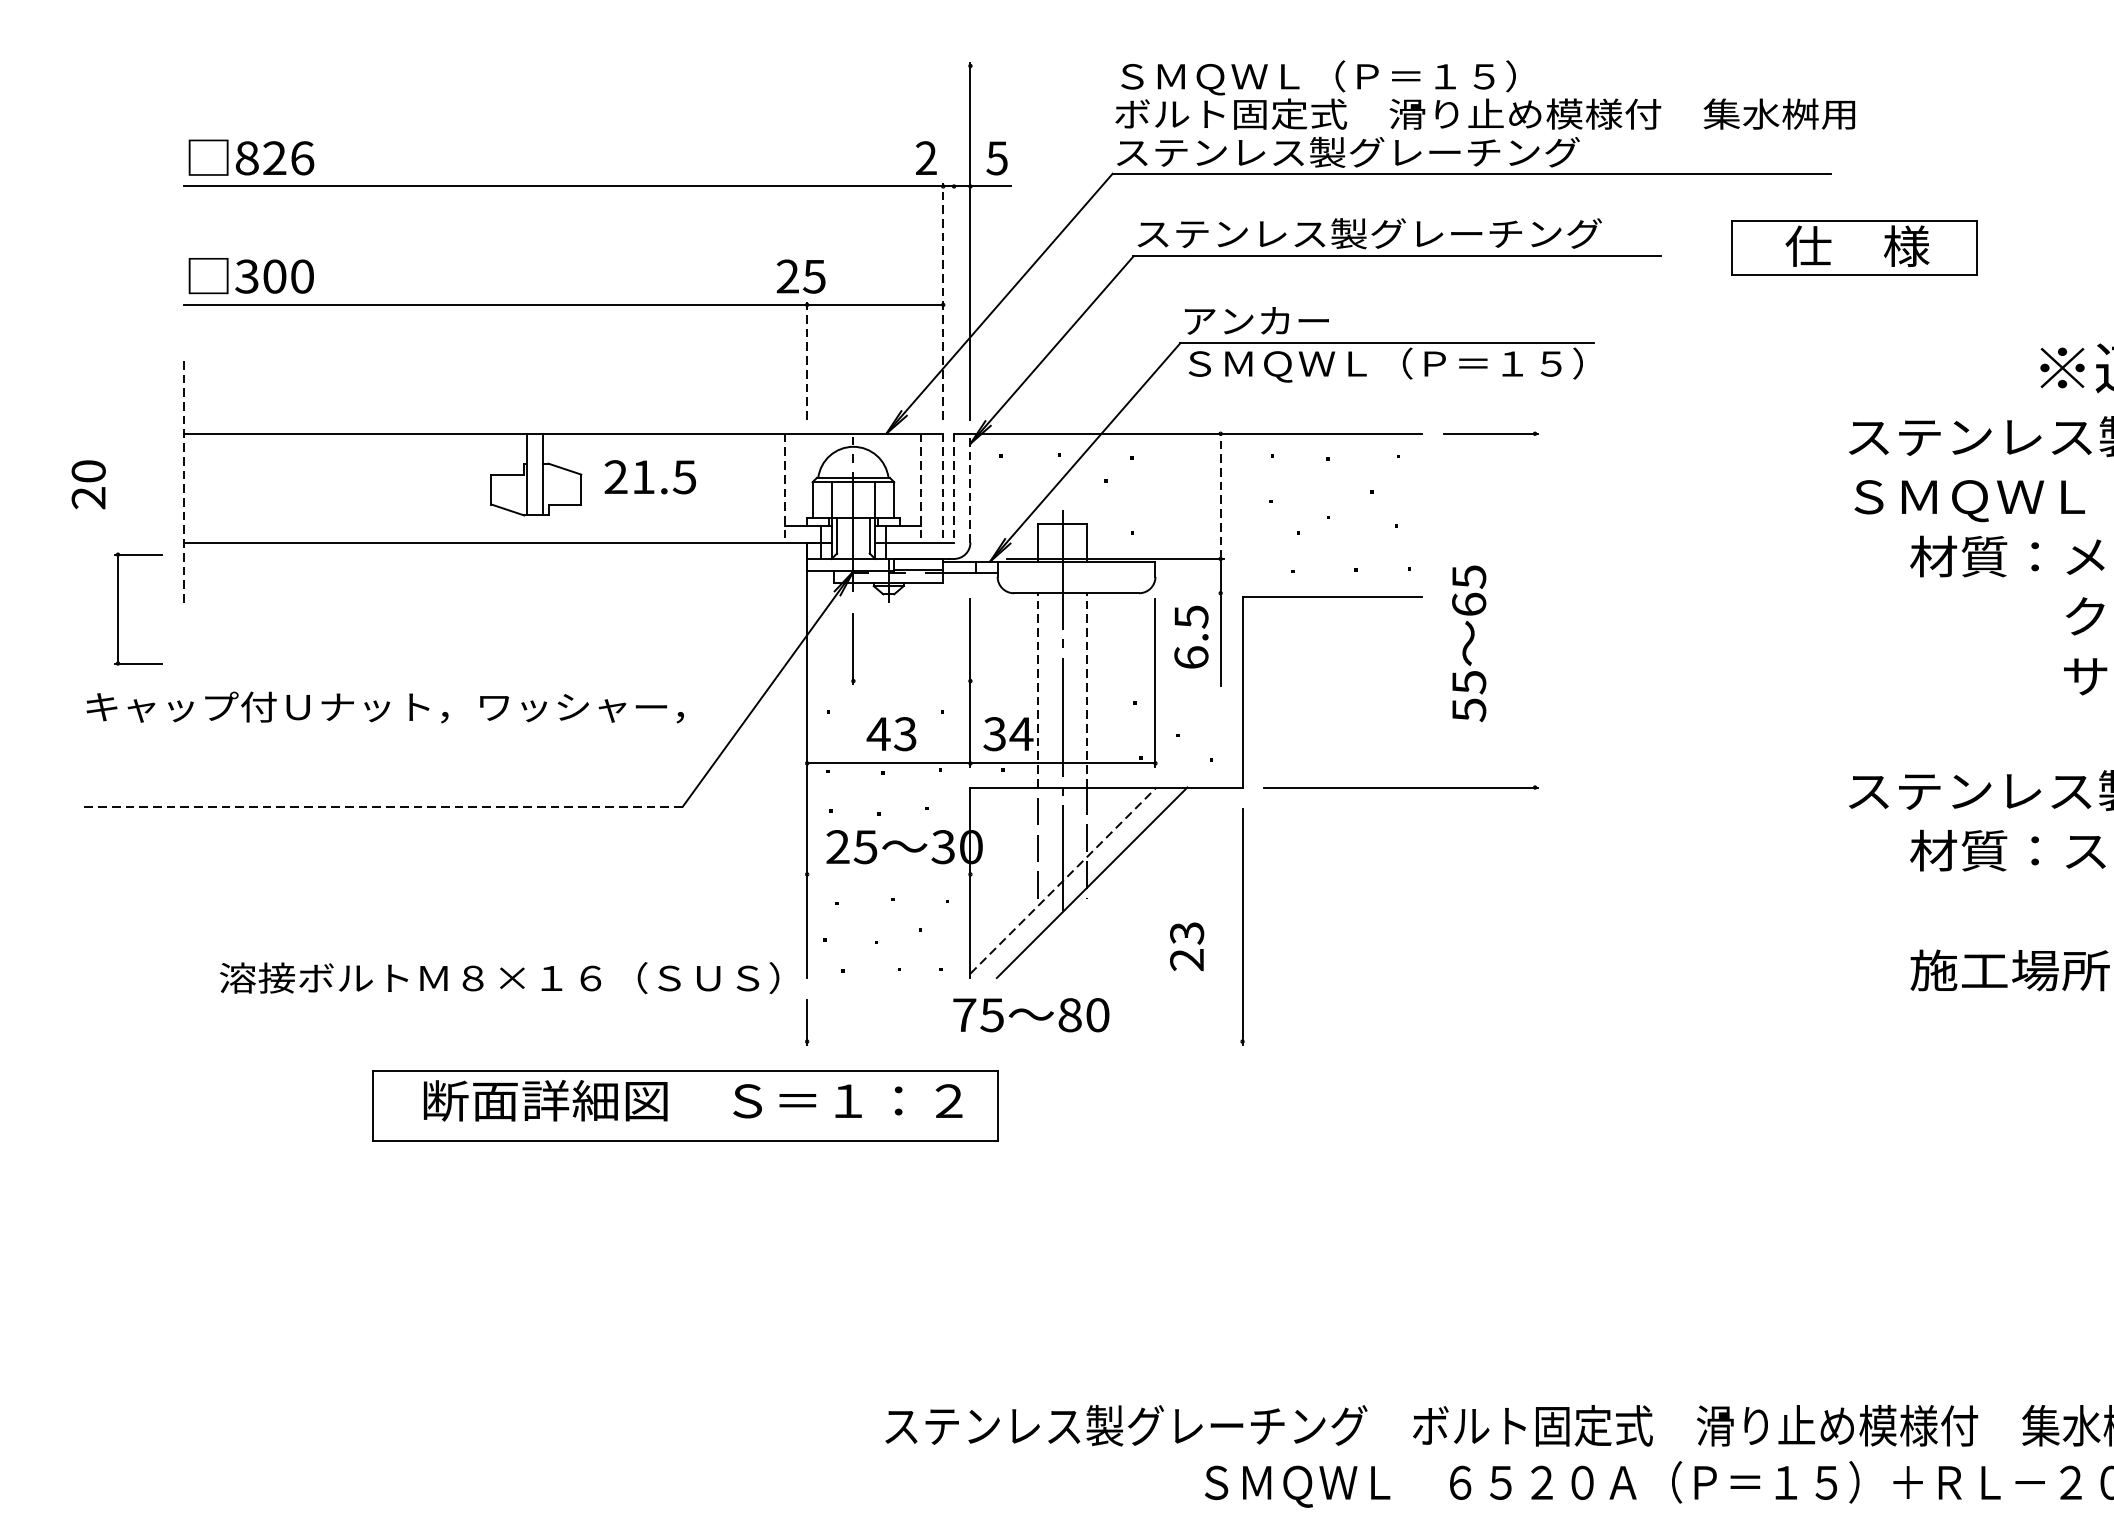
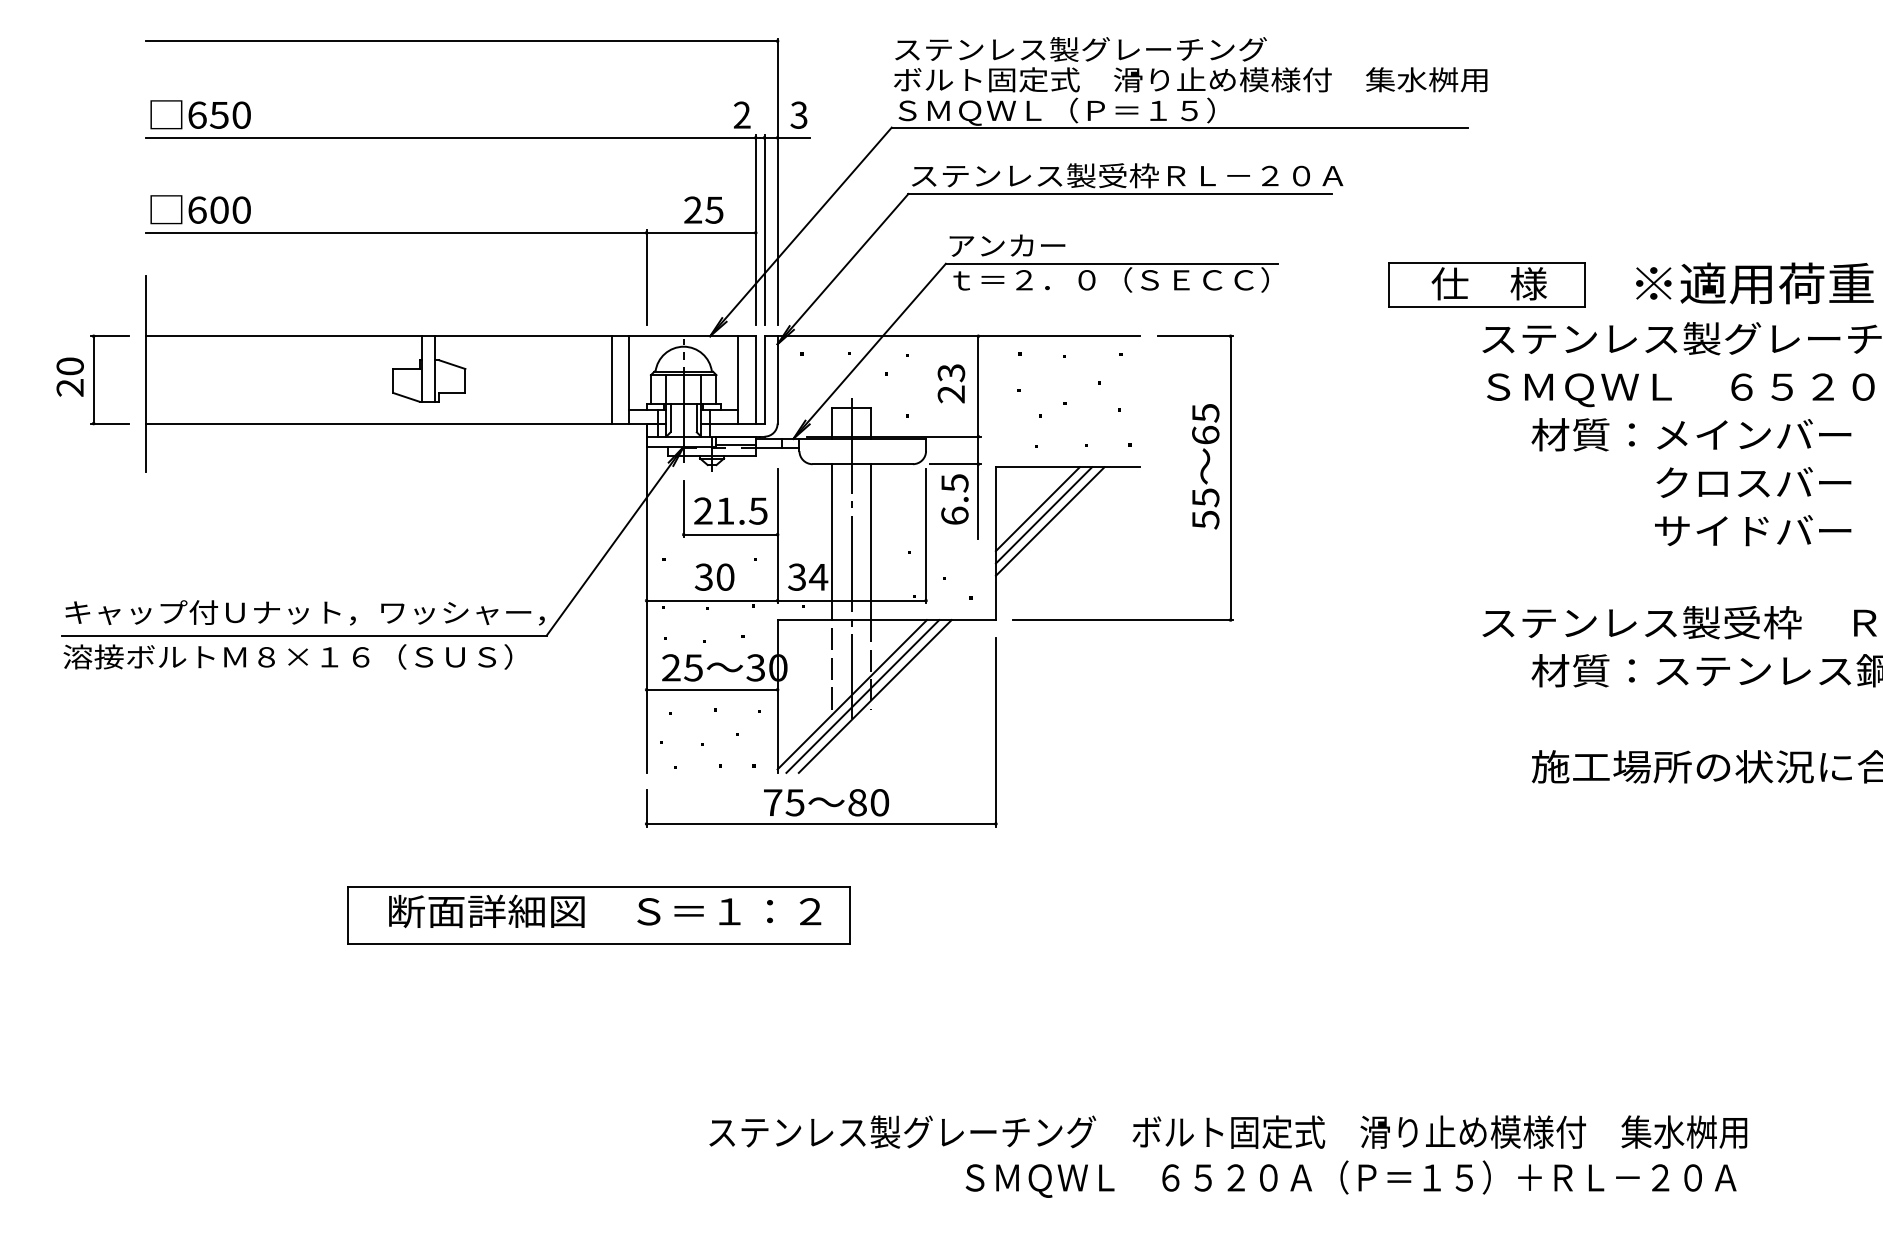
line: (576, 66) -> (461, 41), added
text: (1347, 77) -> (1080, 50), ＳＭＱＷＬ（Ｐ＝１５） -> ステンレス製グレーチング
text: (1347, 153) -> (1080, 111), ステンレス製グレーチング -> ＳＭＱＷＬ（Ｐ＝１５）
text: (274, 157) -> (219, 114), 826 -> 650
text: (997, 157) -> (799, 114), 5 -> 3
text: (1523, 233) -> (1221, 175), ステンレス製グレーチング -> ステンレス製受枠ＲＬ－２０Ａ
part: (1853, 247) -> (1486, 284), moved
text: (246, 275) -> (196, 209), 300 -> 600
text: (800, 275) -> (703, 209), moved
line: (954, 300) -> (764, 229), added
line: (942, 301) -> (755, 230), dashed -> solid
line: (807, 360) -> (646, 277), dashed -> solid
text: (1375, 366) -> (1102, 282), ＳＭＱＷＬ（Ｐ＝１５） -> ｔ＝２．０（ＳＥＣＣ）
text: (649, 476) -> (730, 510), moved
line: (183, 481) -> (146, 374), dashed -> solid
line: (763, 487) -> (611, 379), added
line: (785, 487) -> (629, 379), dashed -> solid
line: (921, 487) -> (738, 379), dashed -> solid
line: (942, 487) -> (755, 379), dashed -> solid
line: (954, 487) -> (764, 379), dashed -> solid
line: (970, 487) -> (777, 379), dashed -> solid
line: (1220, 495) -> (978, 385), dashed -> solid
line: (1192, 593) -> (955, 464), added
part: (118, 608) -> (94, 379), moved
line: (1534, 611) -> (1230, 478), added
text: (1468, 643) -> (1205, 466), moved
line: (1294, 649) -> (1037, 509), added
line: (1301, 657) -> (1043, 515), added
line: (1309, 664) -> (1049, 521), added
line: (911, 680) -> (730, 534), added
line: (1038, 690) -> (832, 542), dashed -> solid
line: (1087, 690) -> (871, 542), dashed -> solid
text: (384, 707) -> (304, 612), moved
text: (891, 733) -> (714, 576), 43 -> 30
line: (379, 806) -> (303, 635), dashed -> solid
line: (888, 874) -> (711, 689), added
line: (1063, 880) -> (852, 694), dashed -> solid
line: (1076, 882) -> (862, 696), added
text: (1187, 946) -> (951, 383), moved
text: (499, 977) -> (287, 656), moved
line: (1023, 1041) -> (820, 823), added
part: (684, 1105) -> (598, 915), moved

